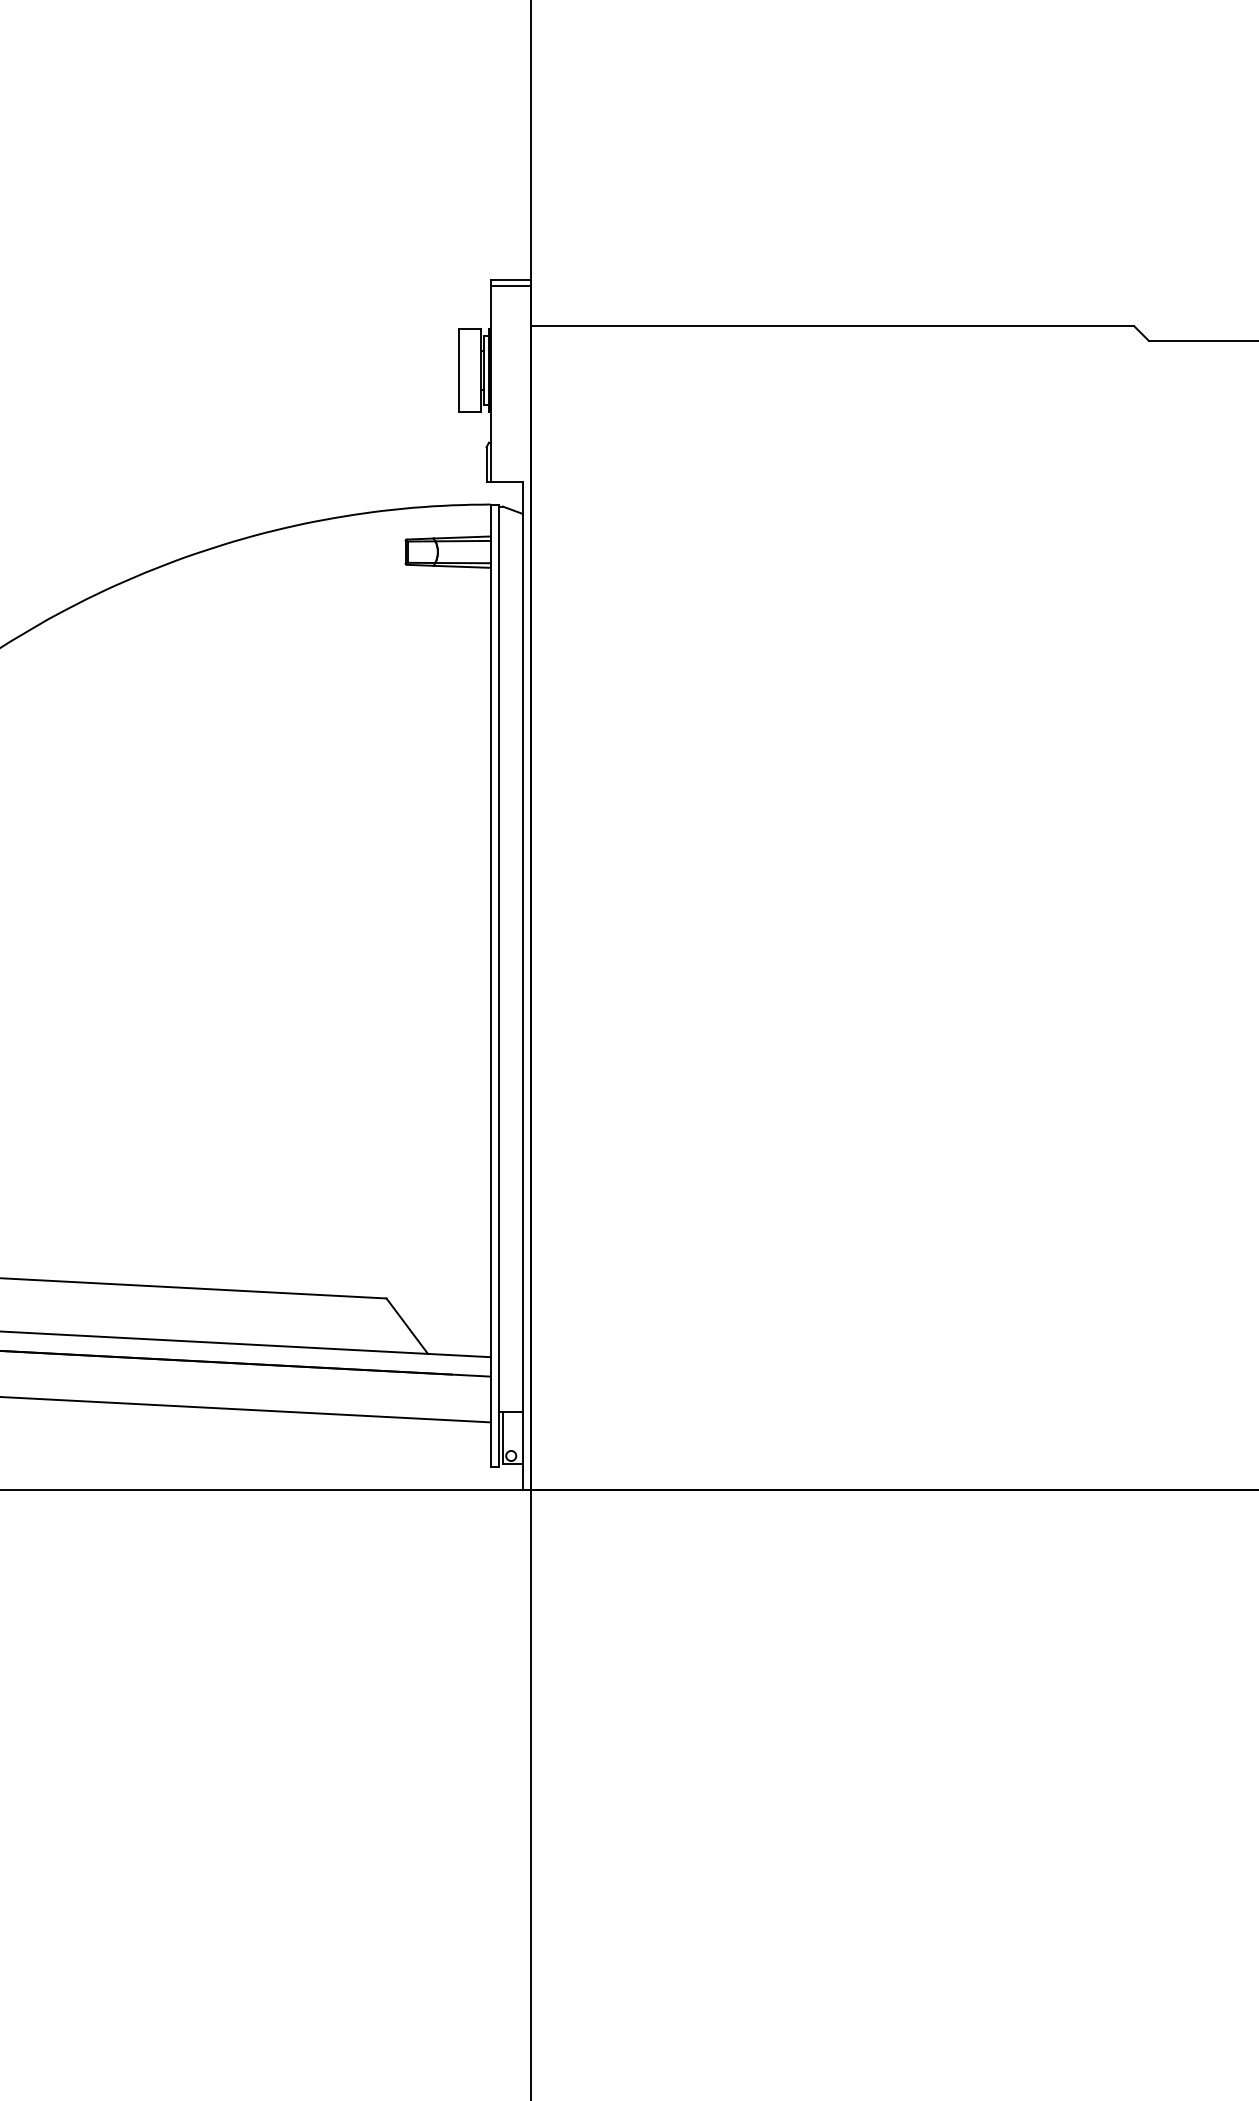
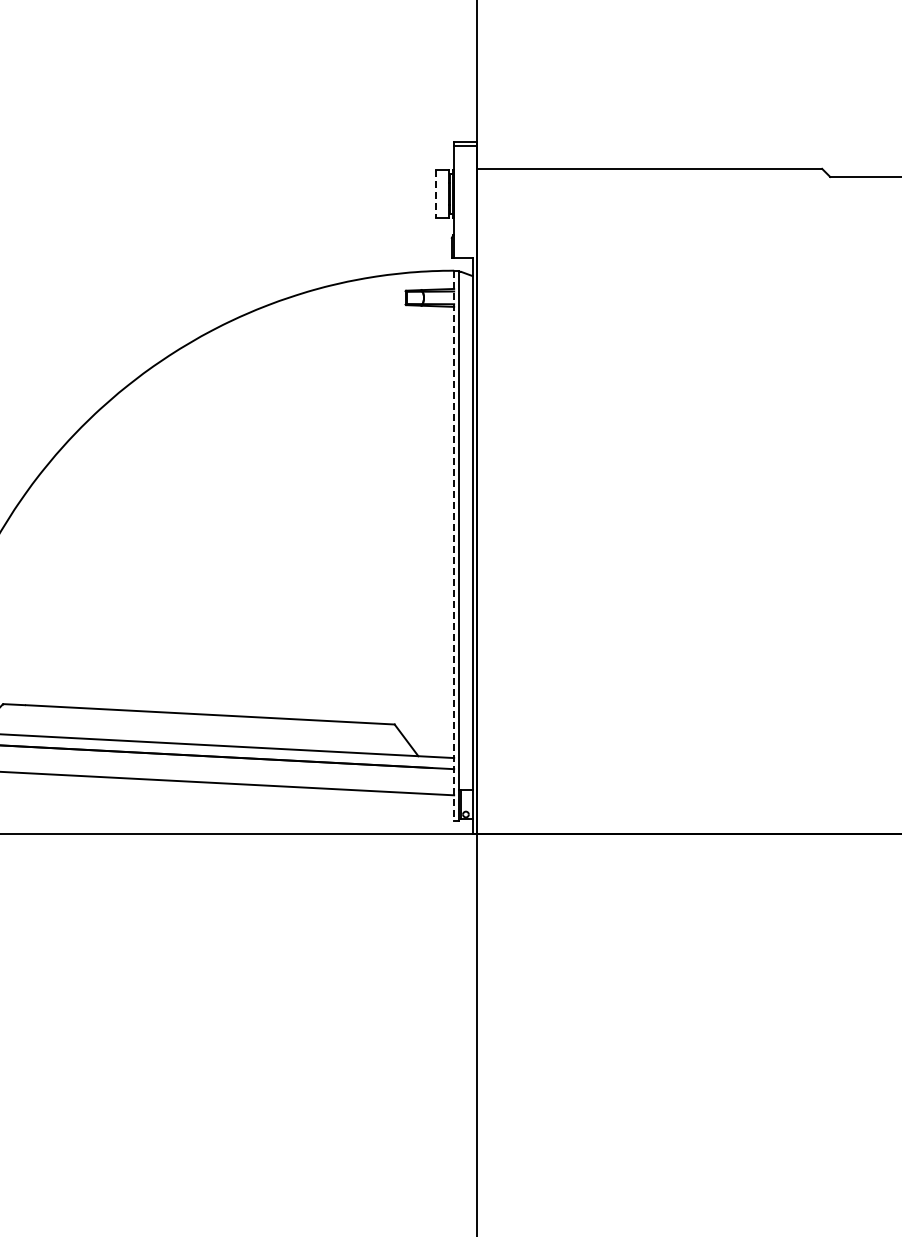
line: (457, 369) -> (435, 193), solid -> dashed
line: (491, 987) -> (454, 546), solid -> dashed

